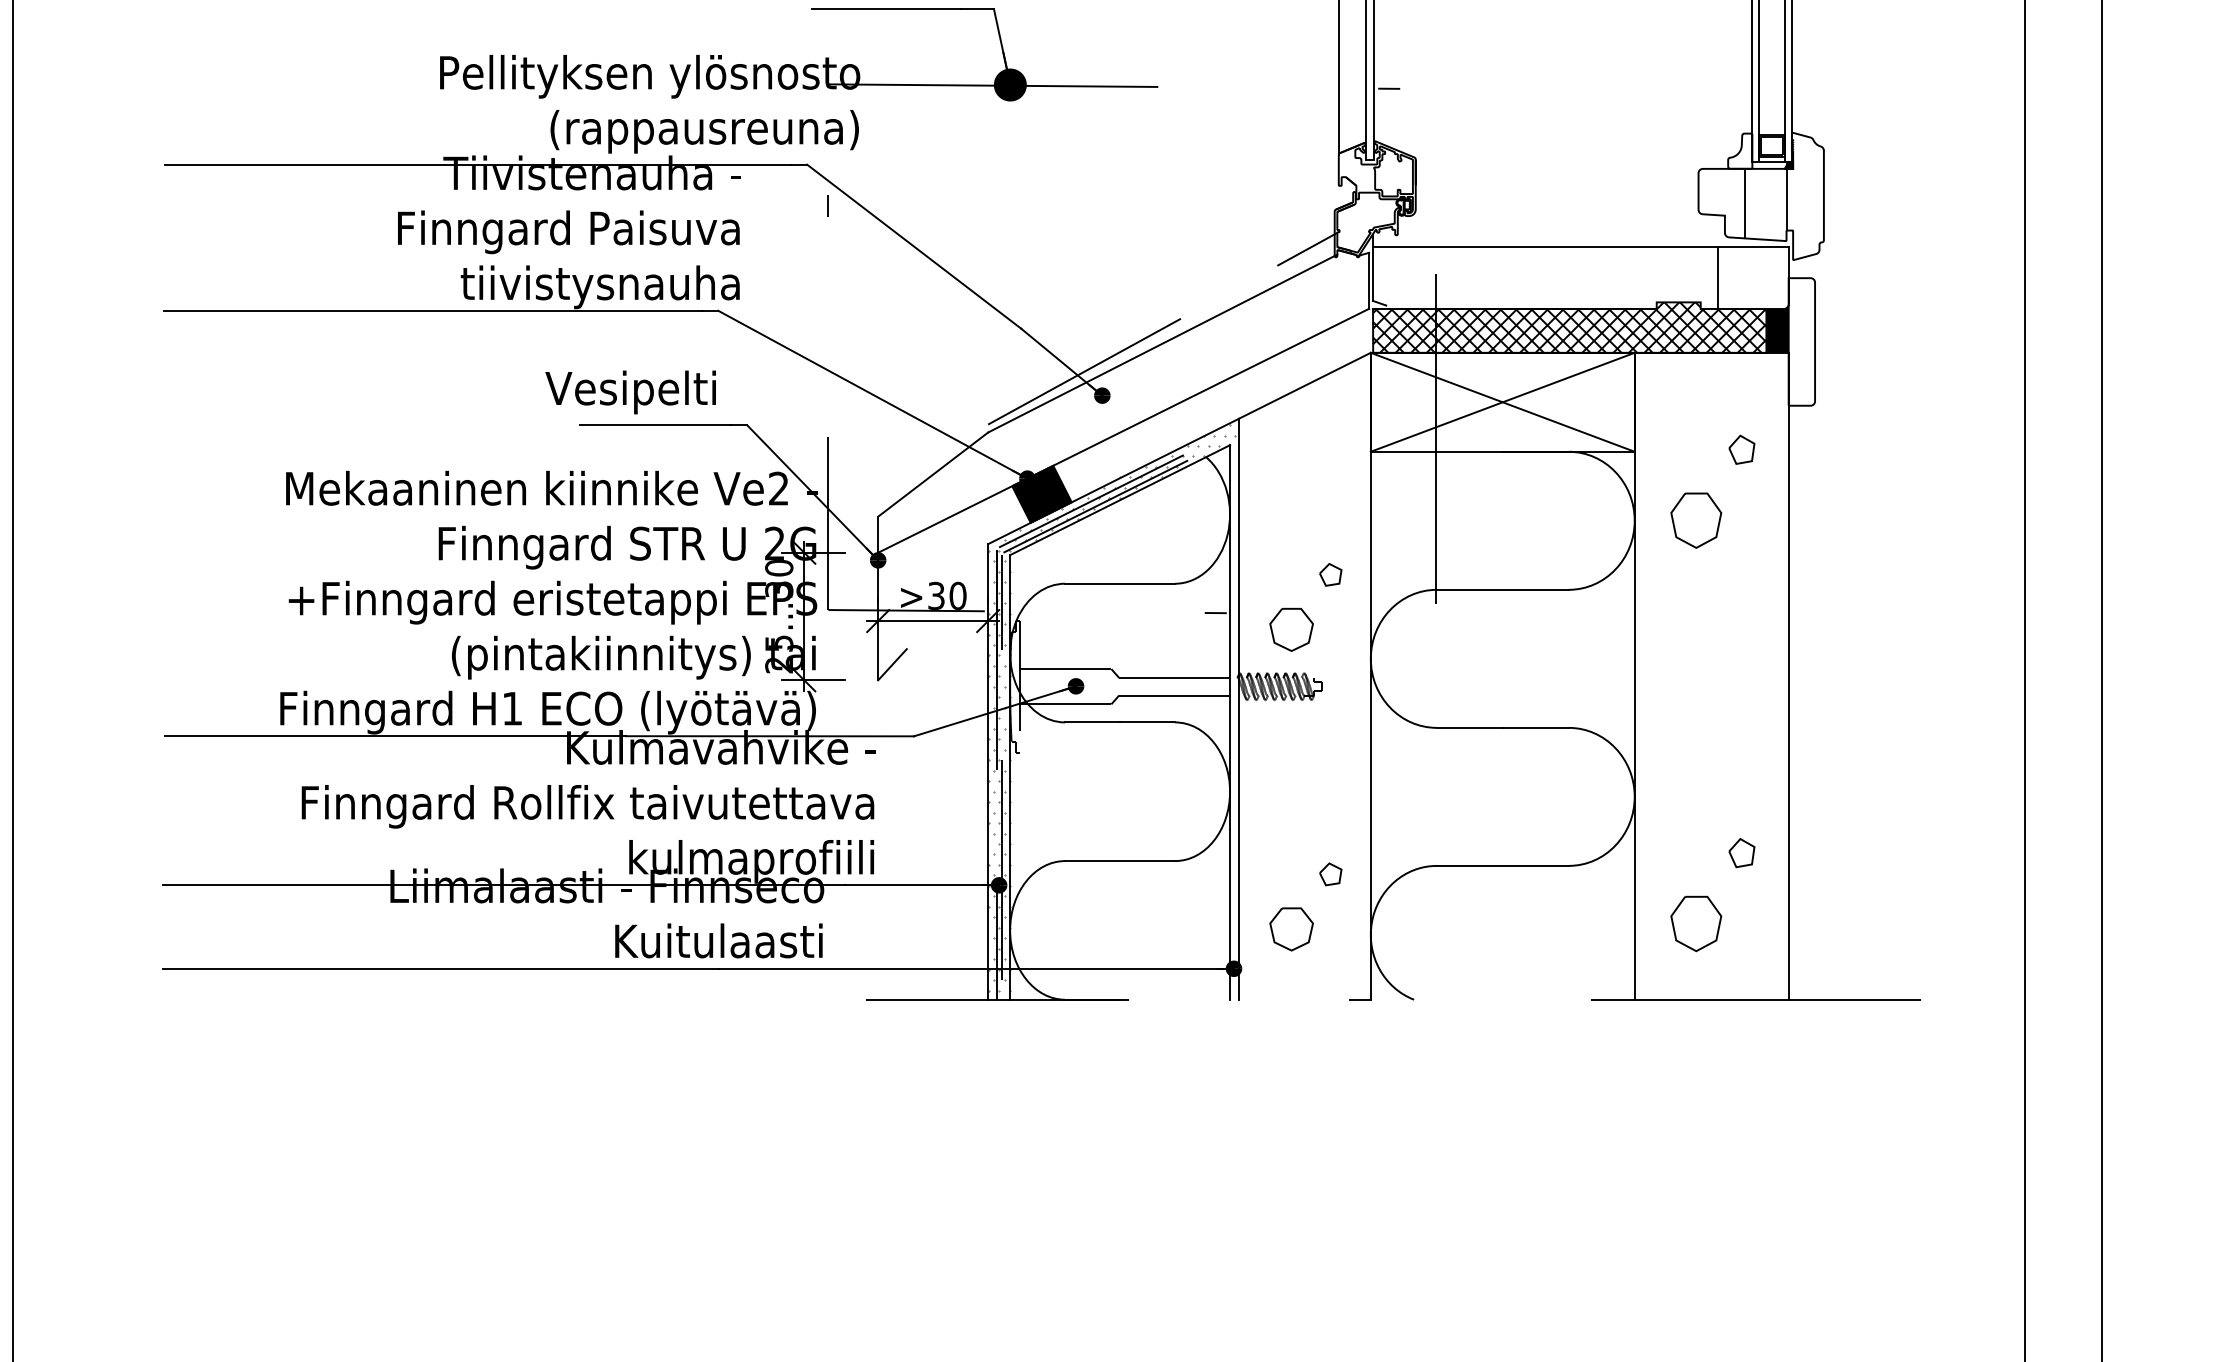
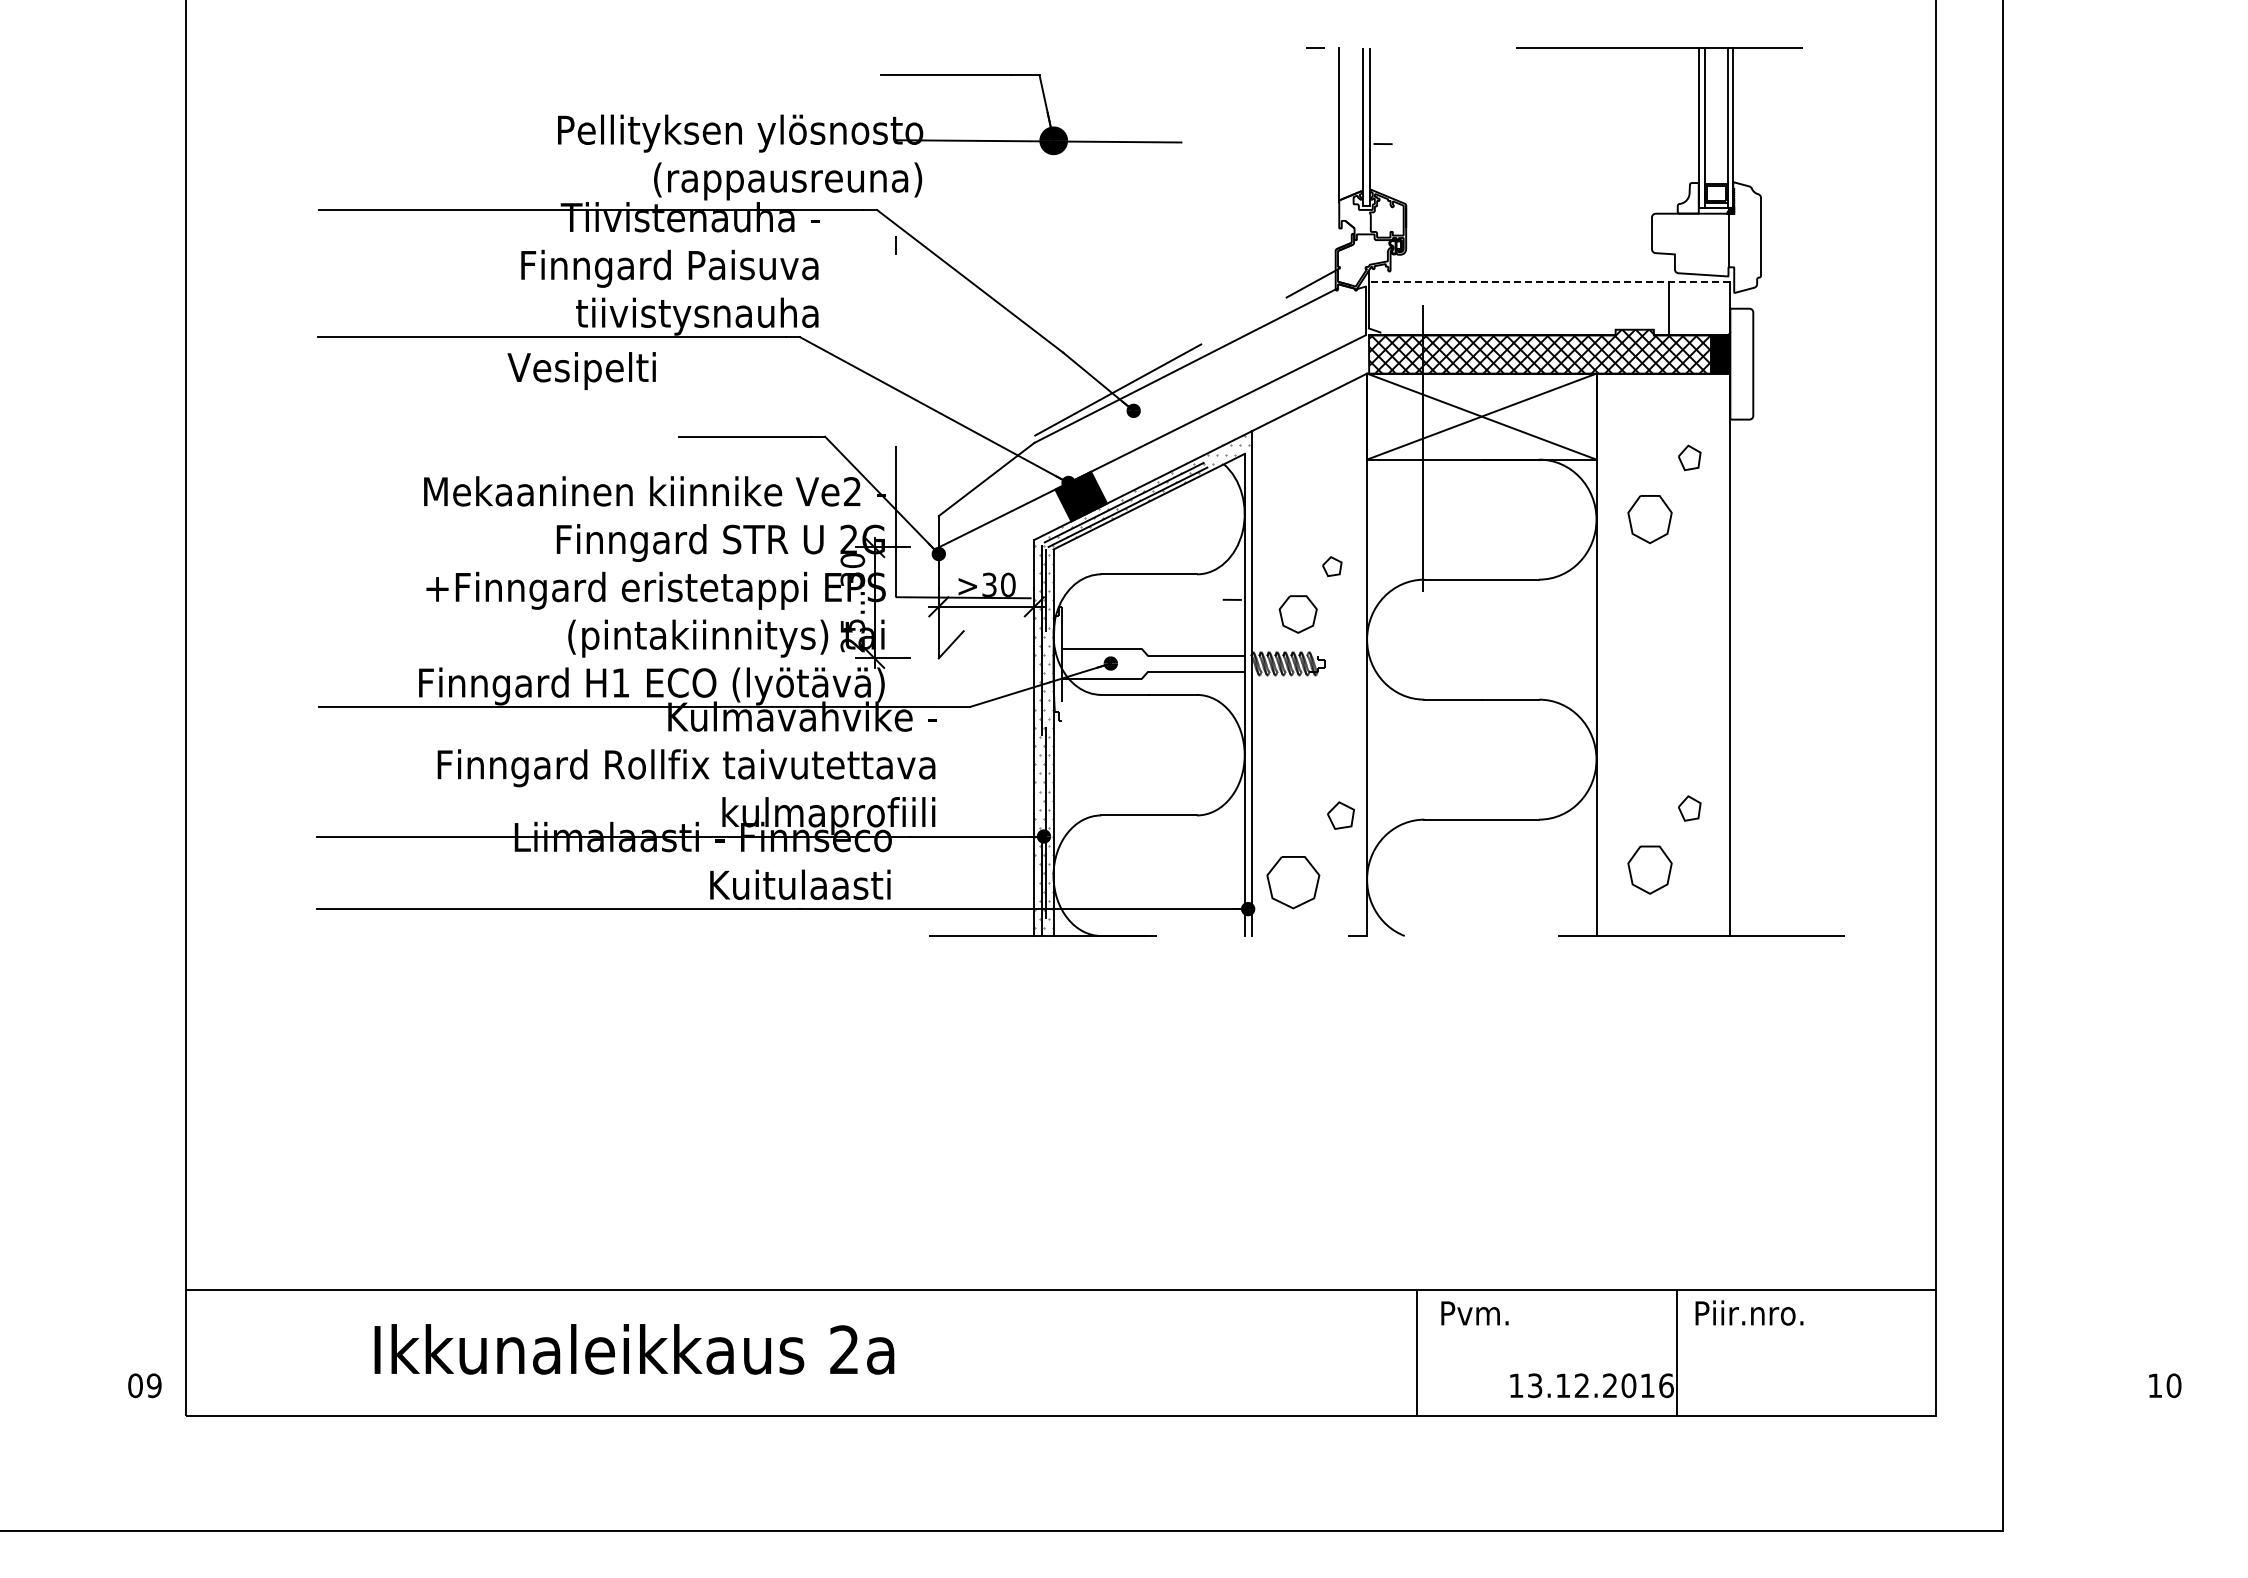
line: (1745, 203) -> (1692, 243), removed
line: (1580, 246) -> (1549, 281), solid -> dashed
text: (630, 392) -> (581, 371), moved
part: (1305, 907) -> (1310, 855), size x1.4

